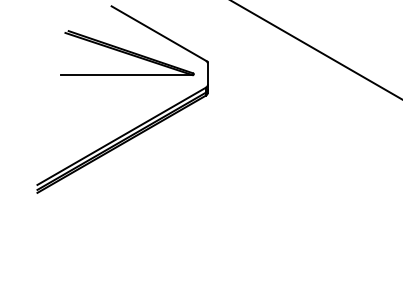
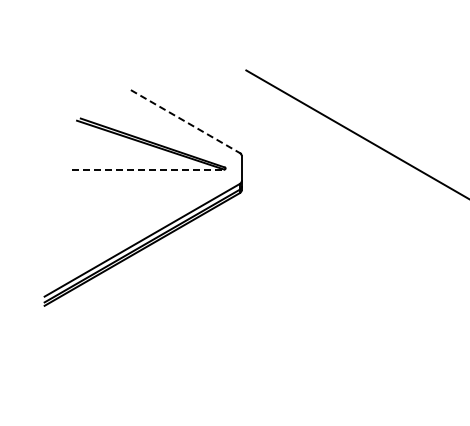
line: (159, 33) -> (185, 121), solid -> dashed
line: (127, 75) -> (148, 169), solid -> dashed

